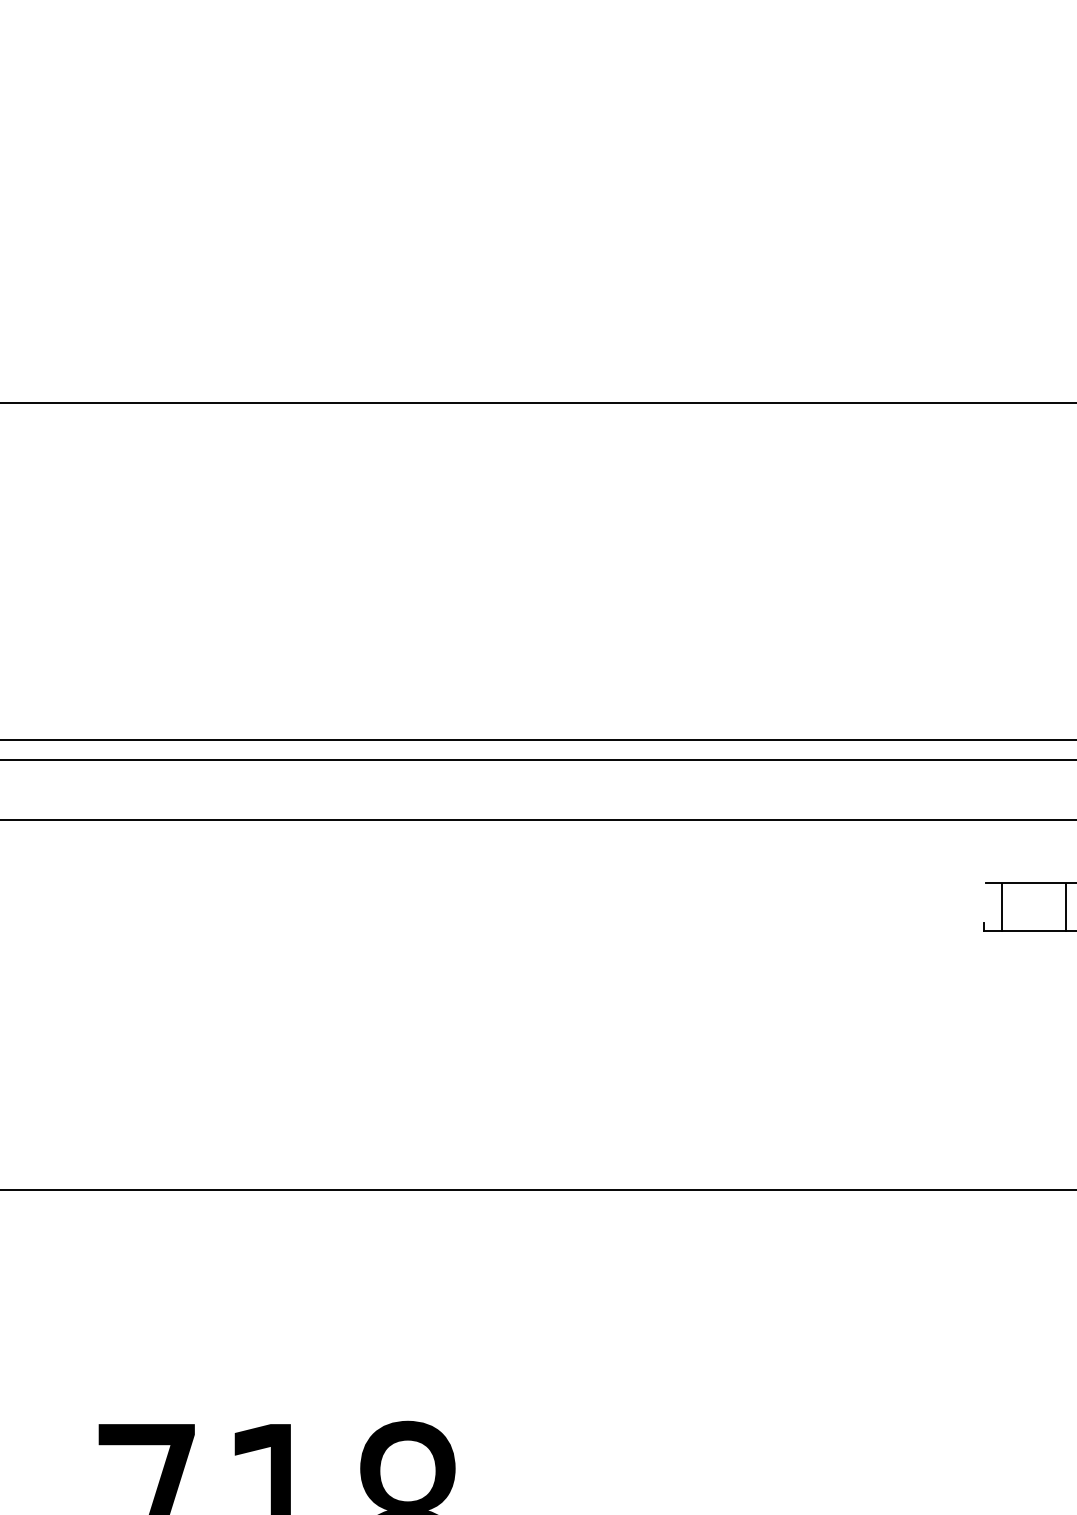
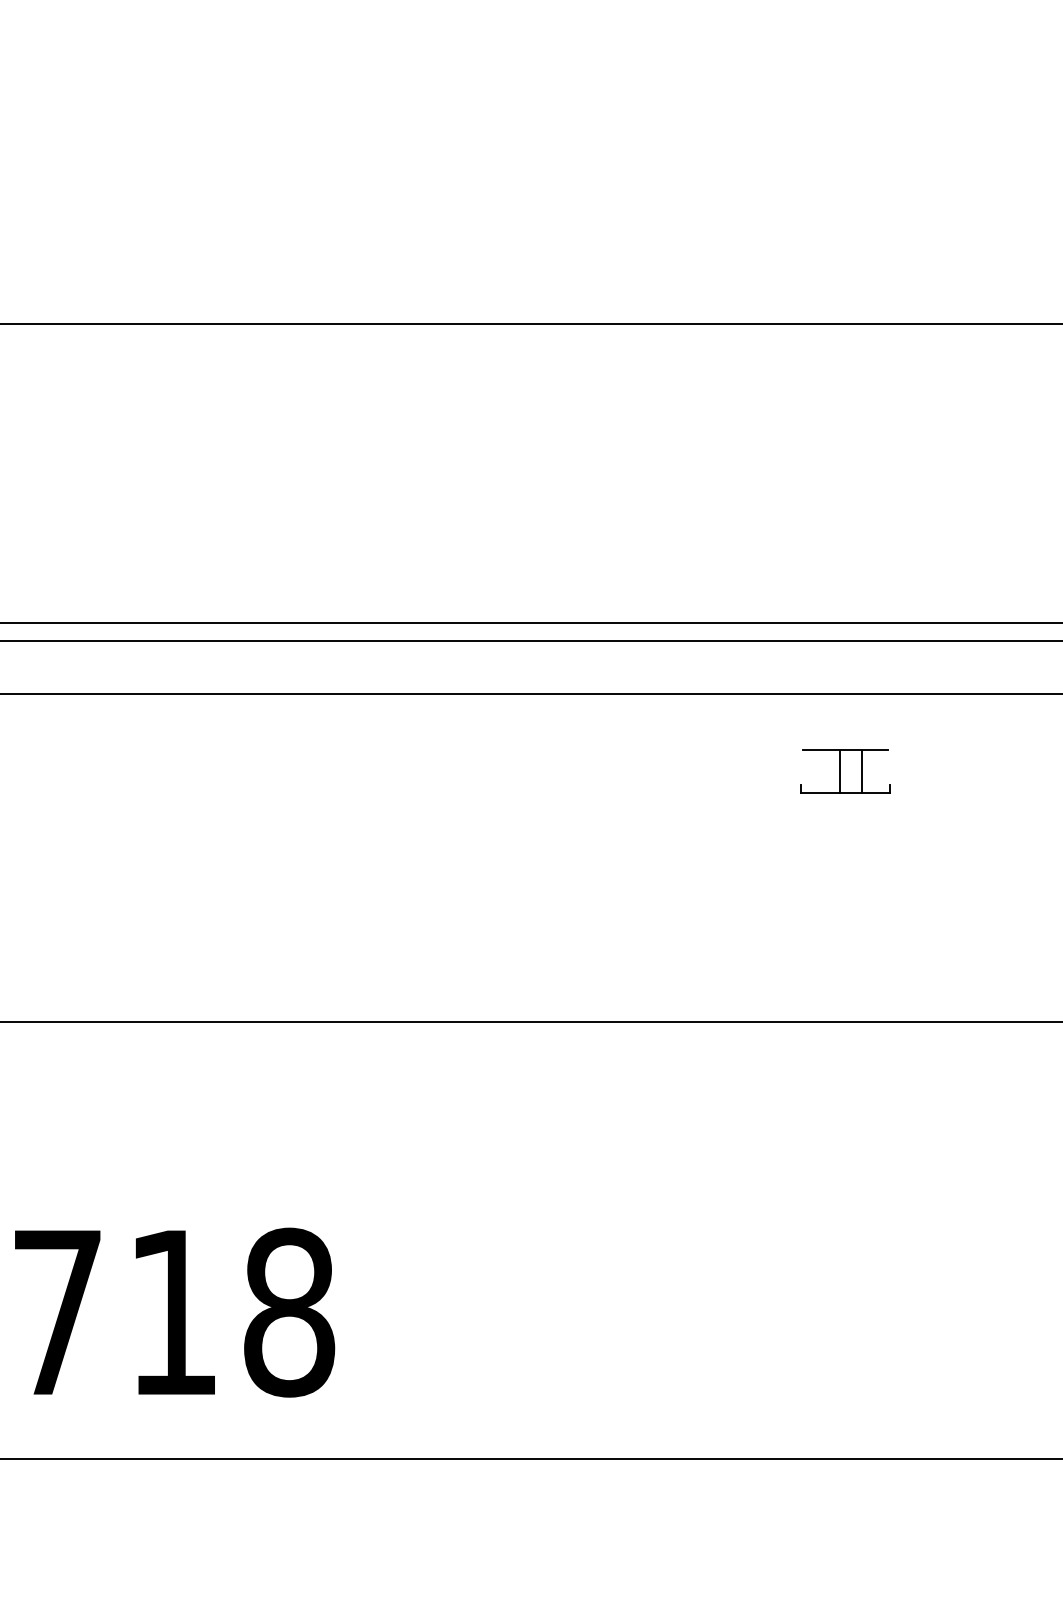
line: (1001, 907) -> (861, 771), moved
line: (1065, 907) -> (839, 771), moved

